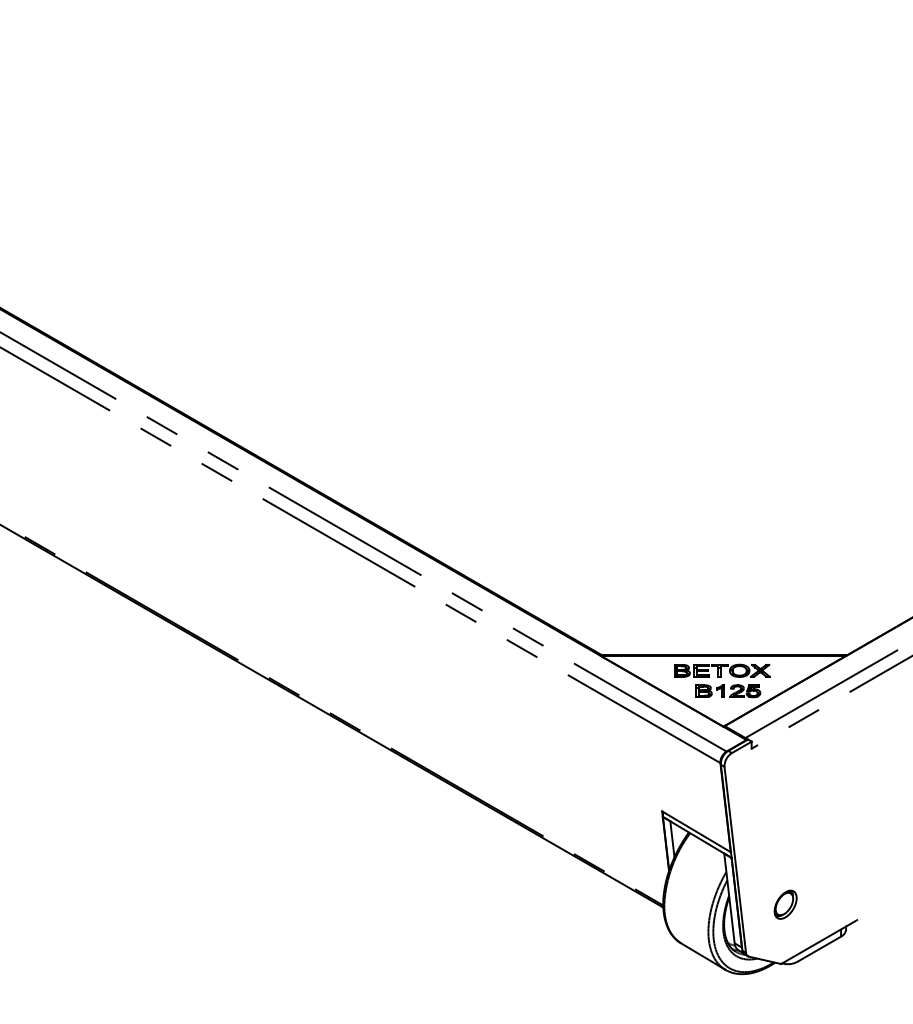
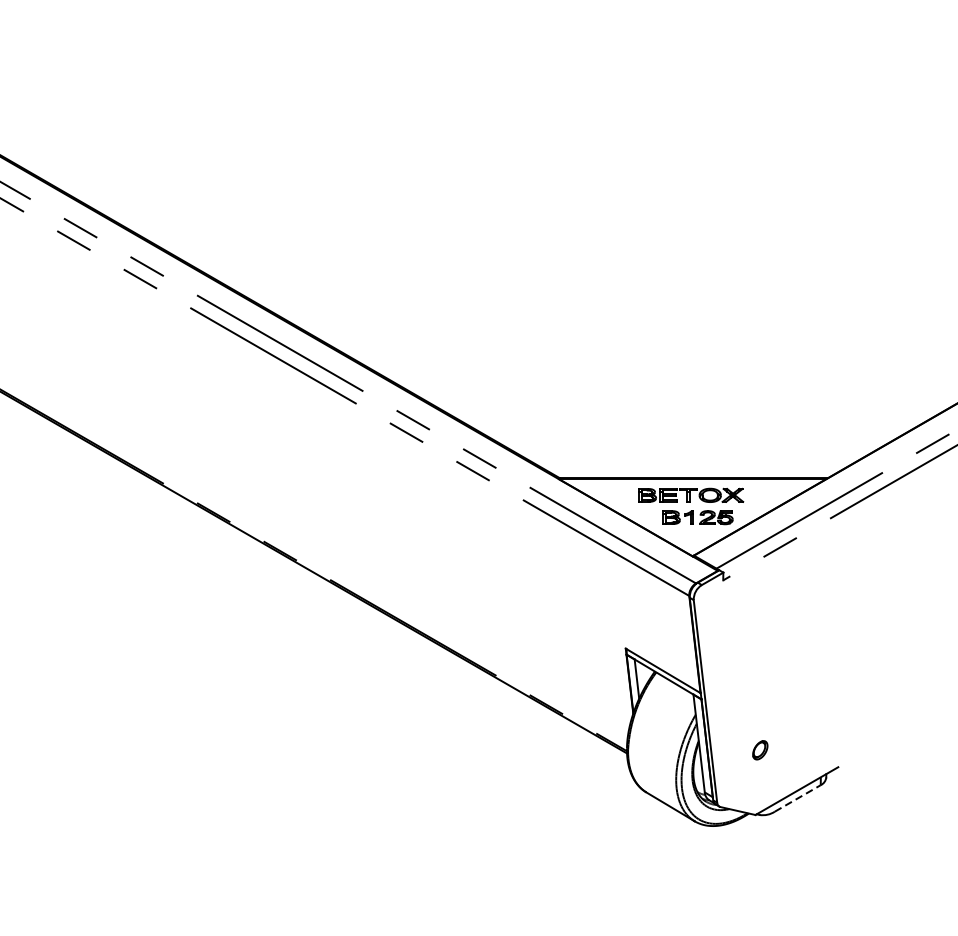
part: (785, 904) -> (760, 750), size x0.6
line: (820, 948) -> (798, 798), solid -> dashed

